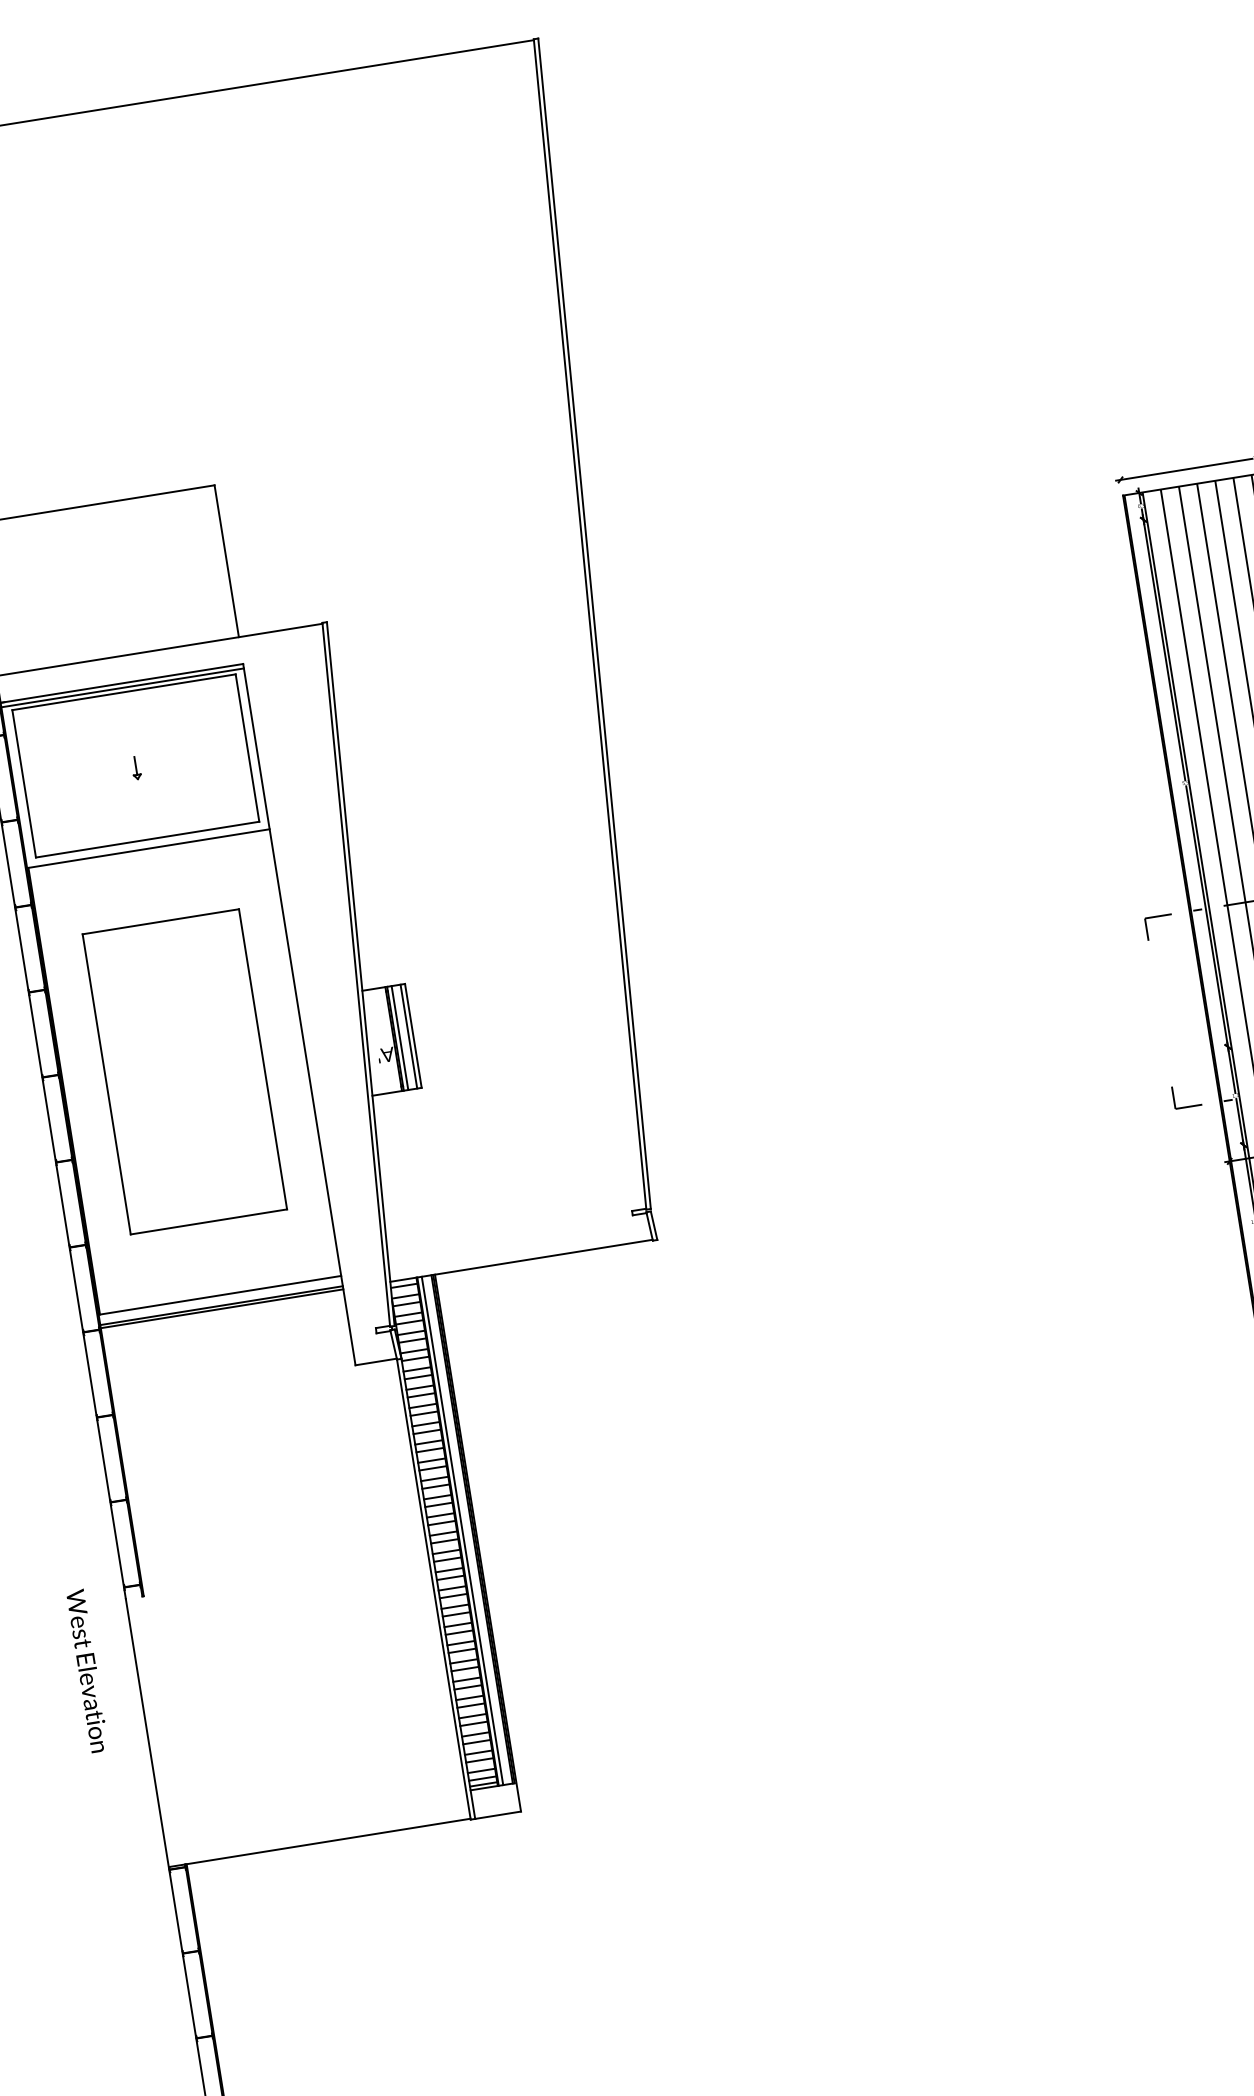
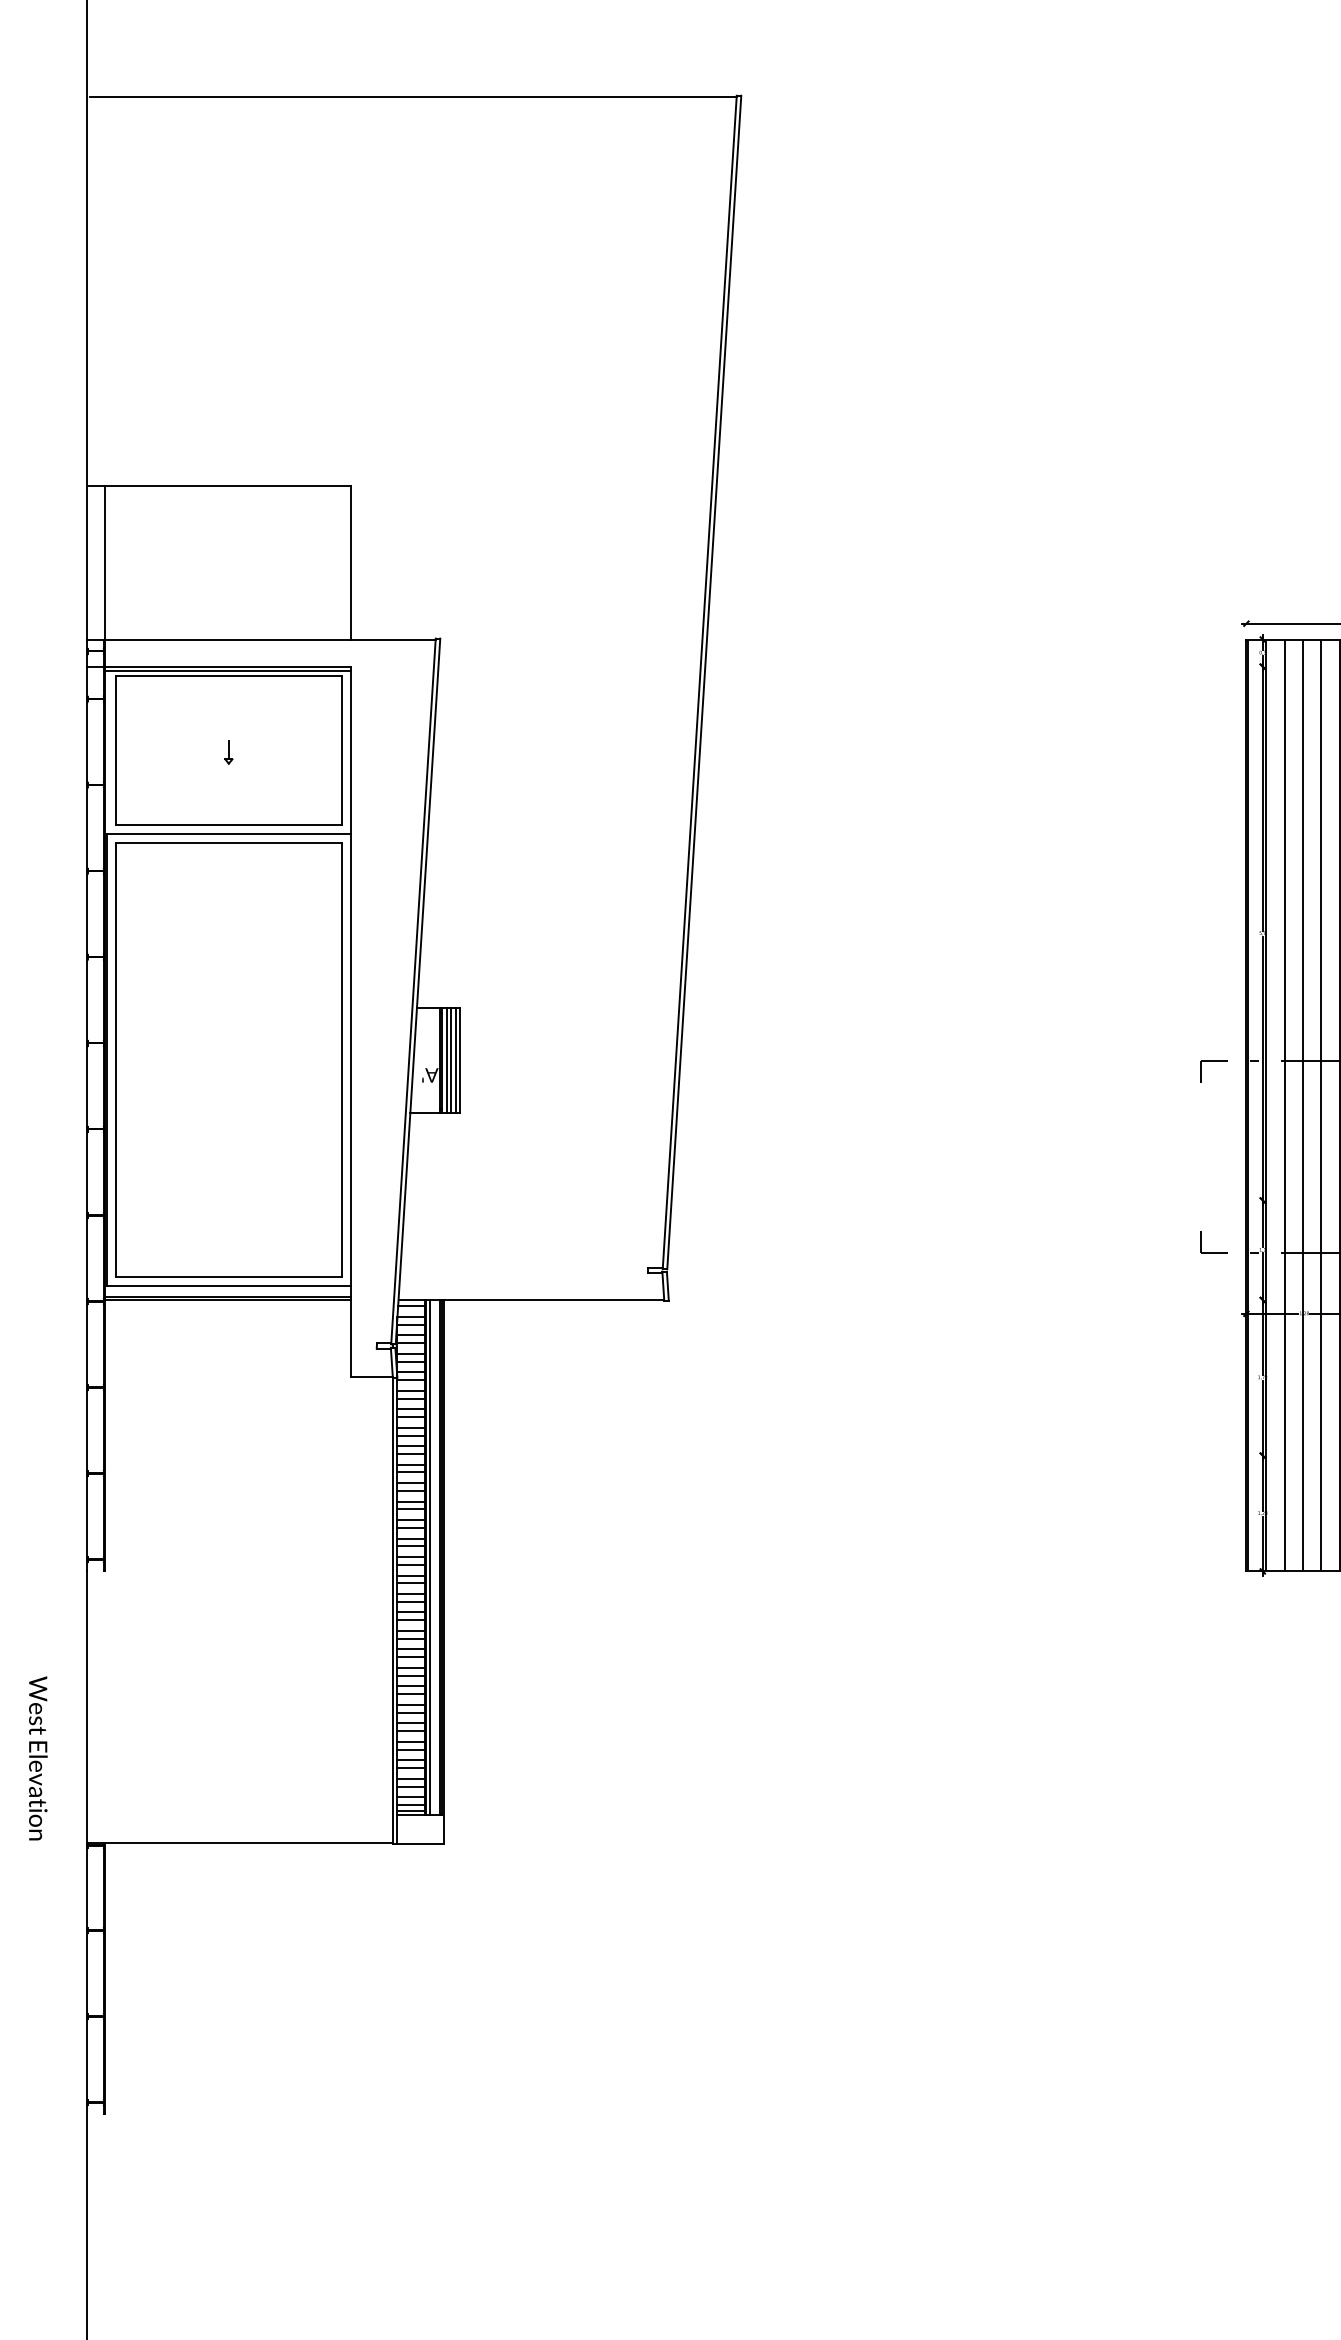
line: (404, 1036) -> (451, 1060), added
part: (184, 1071) -> (228, 1059), size x1.43
text: (88, 1671) -> (38, 1758), moved

